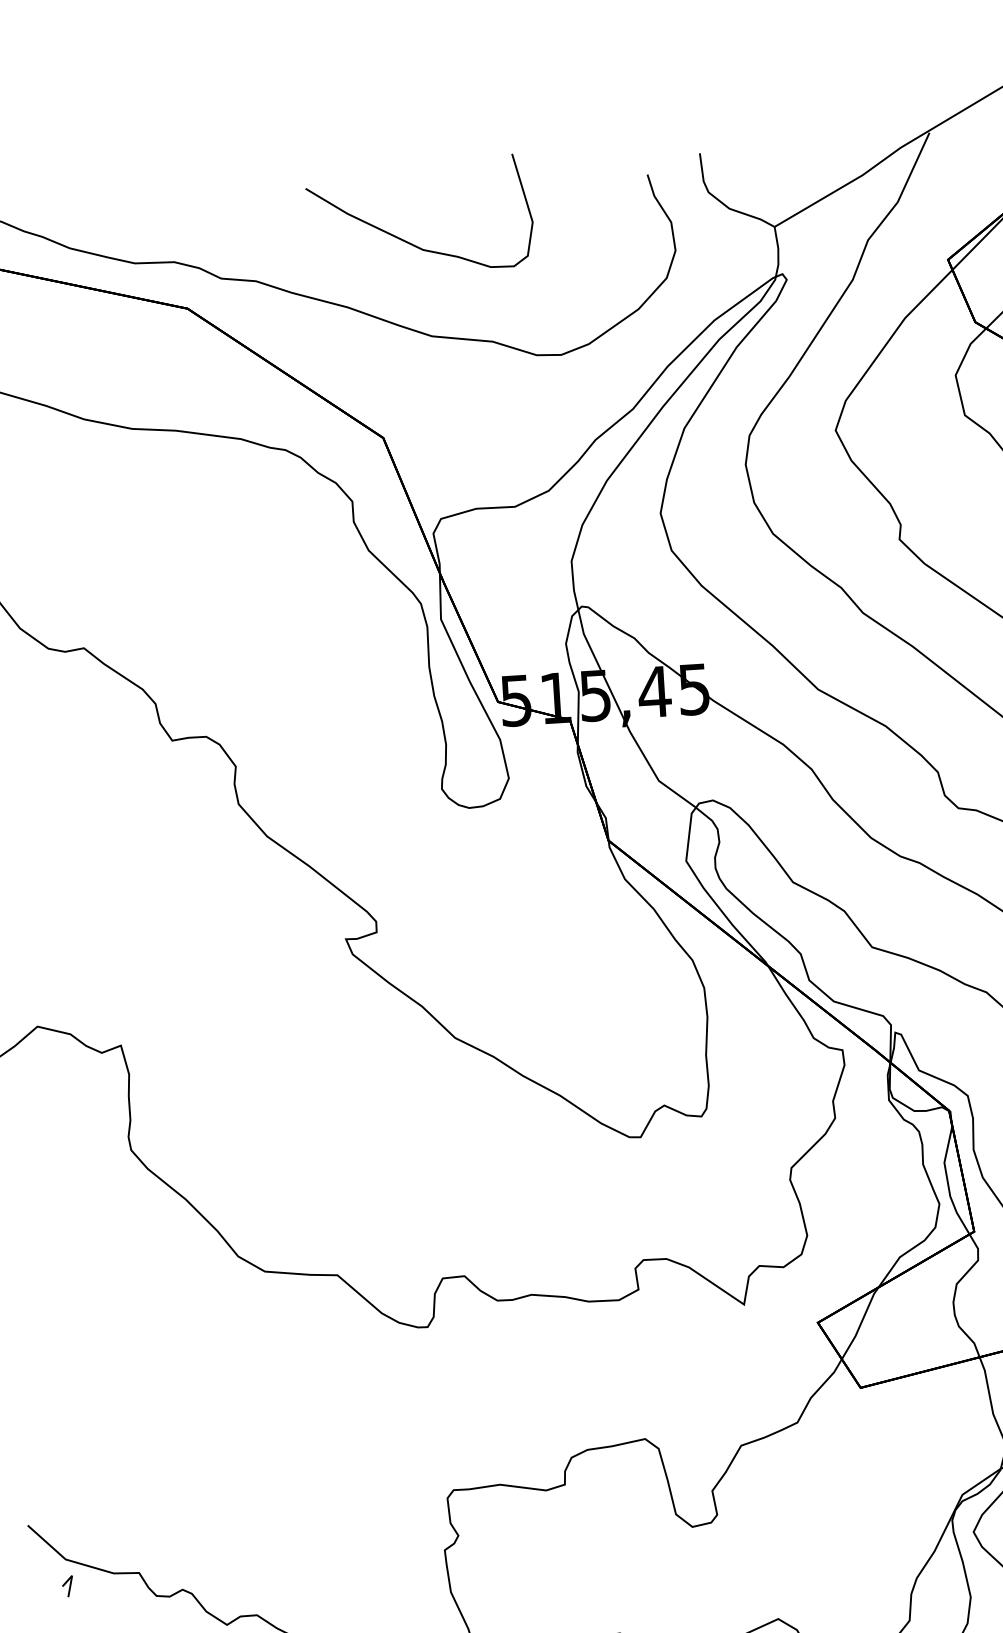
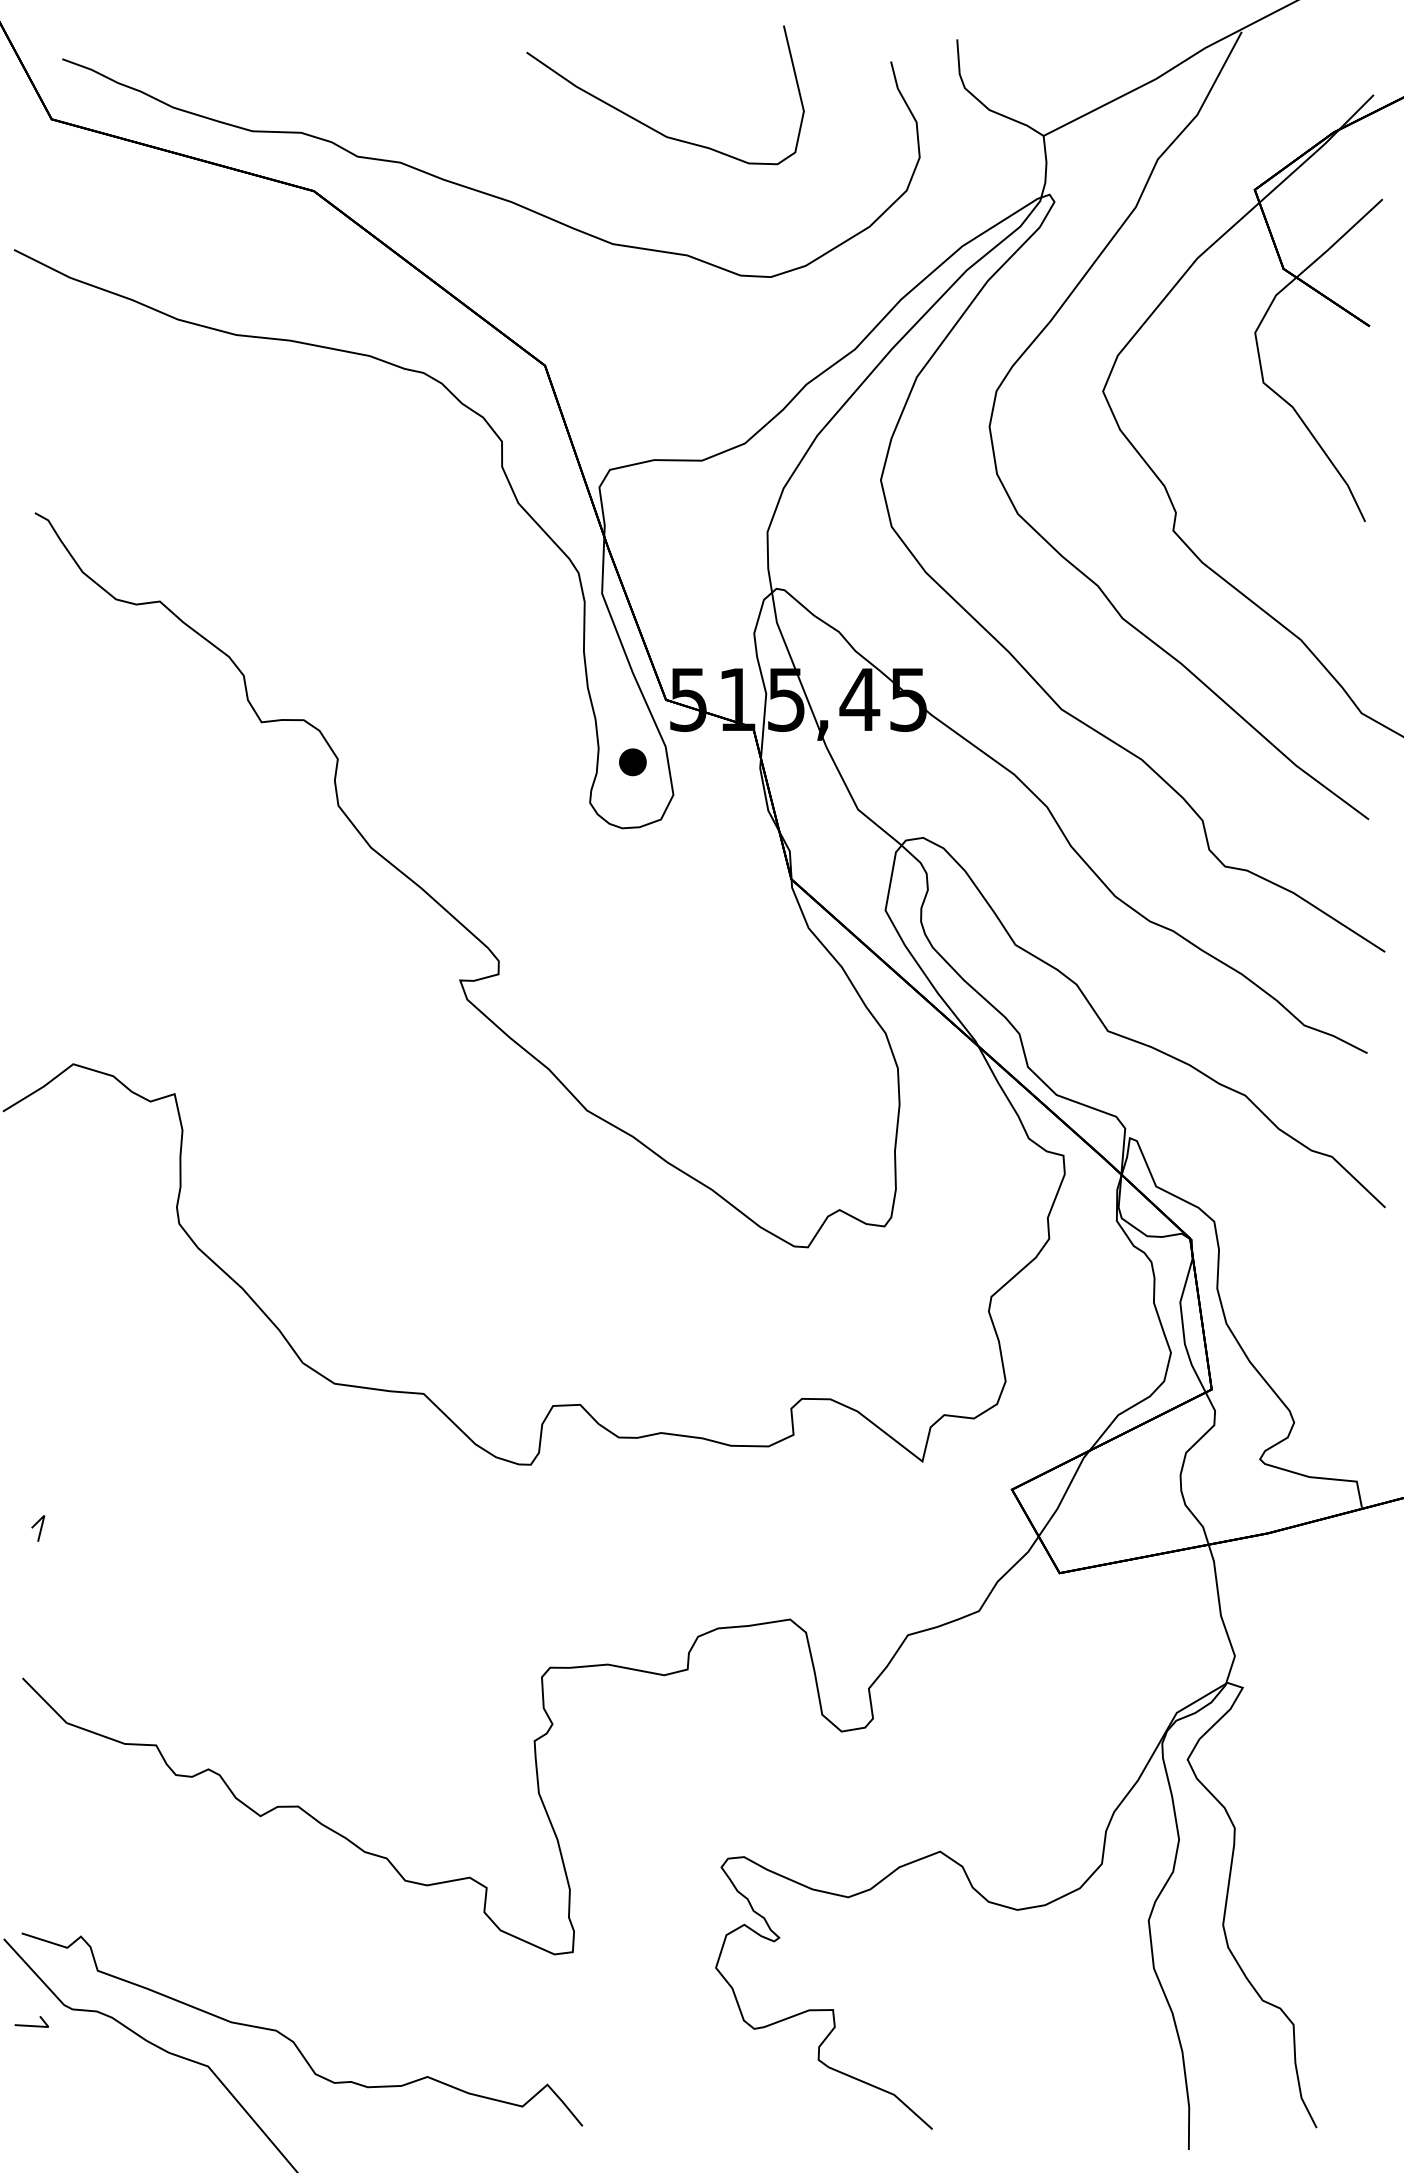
curve: (409, 242) -> (650, 126), moved
part: (474, 754) -> (632, 762), added
line: (69, 1586) -> (40, 1528), moved

